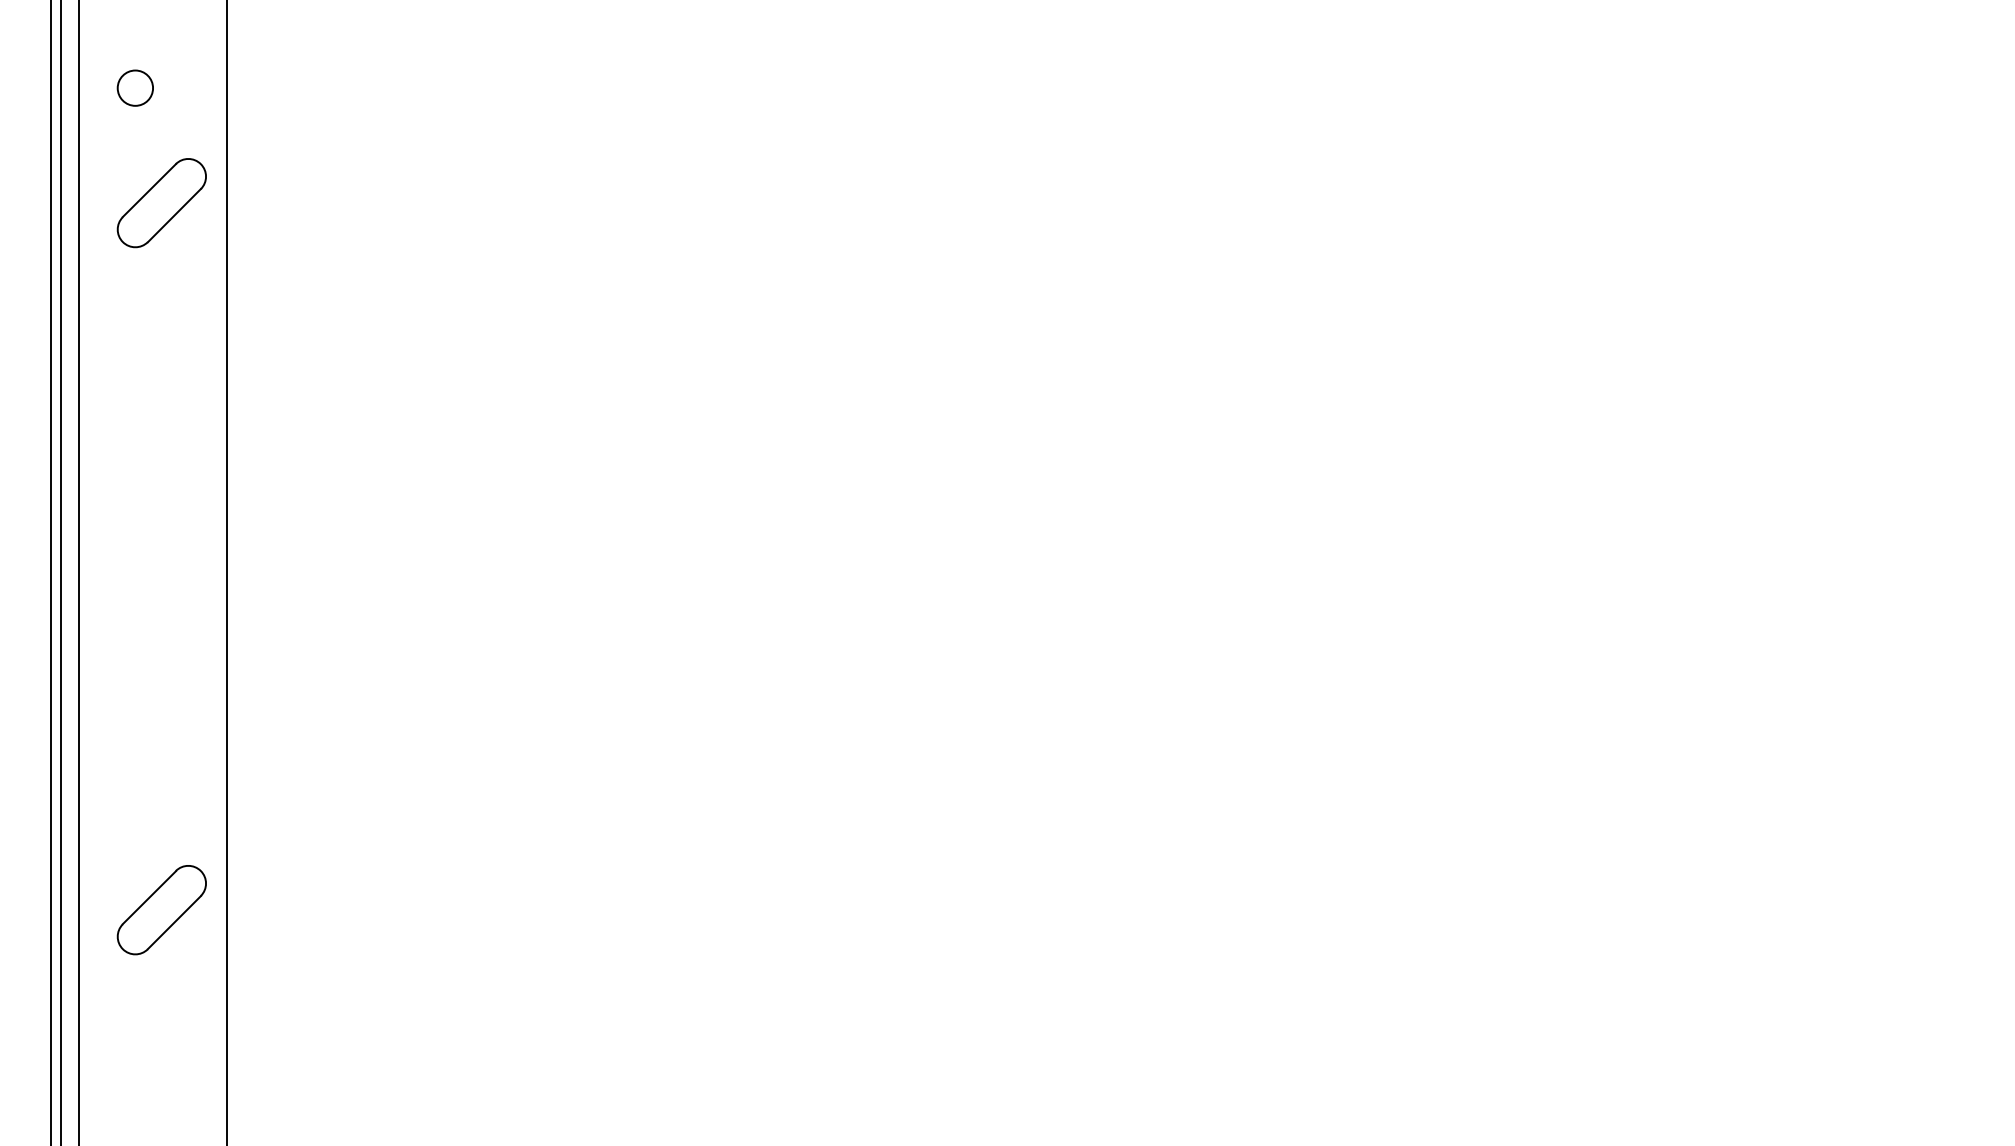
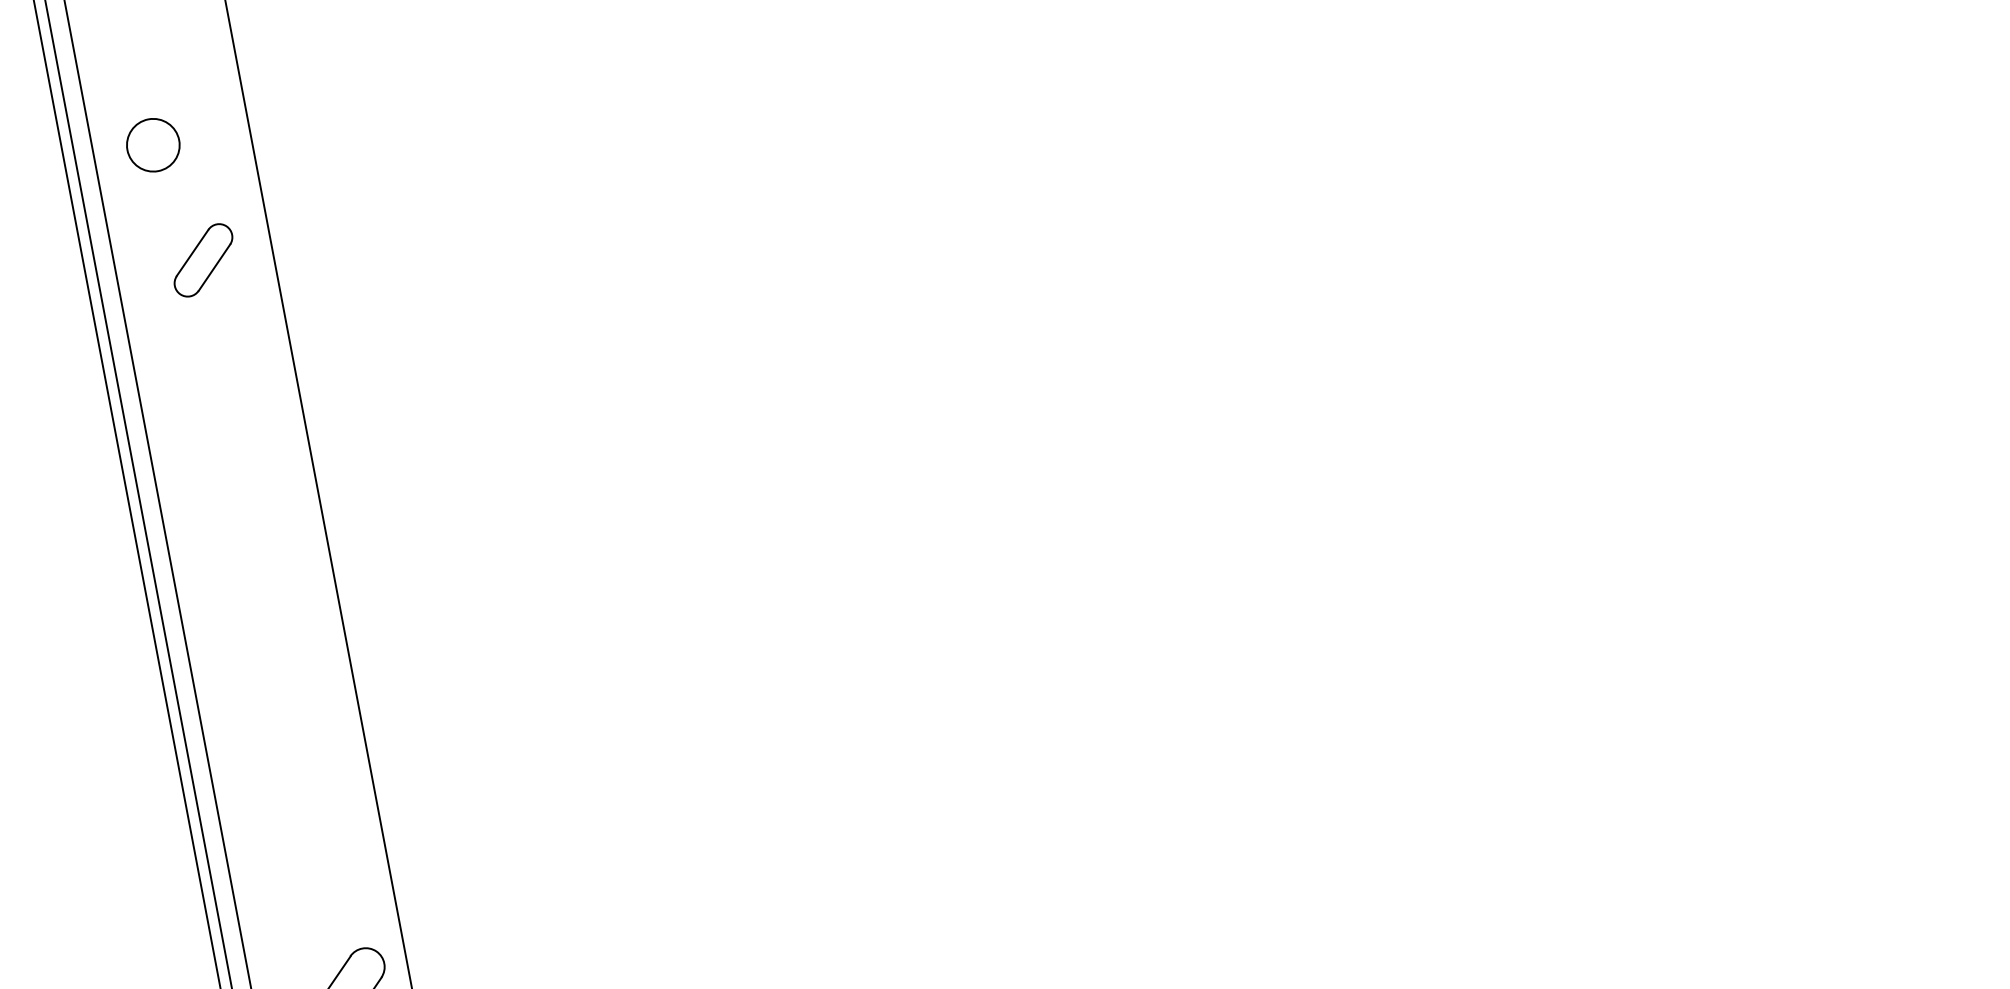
circle: (134, 87) -> (152, 144), size x1.4
part: (161, 203) -> (203, 260), size x0.7

